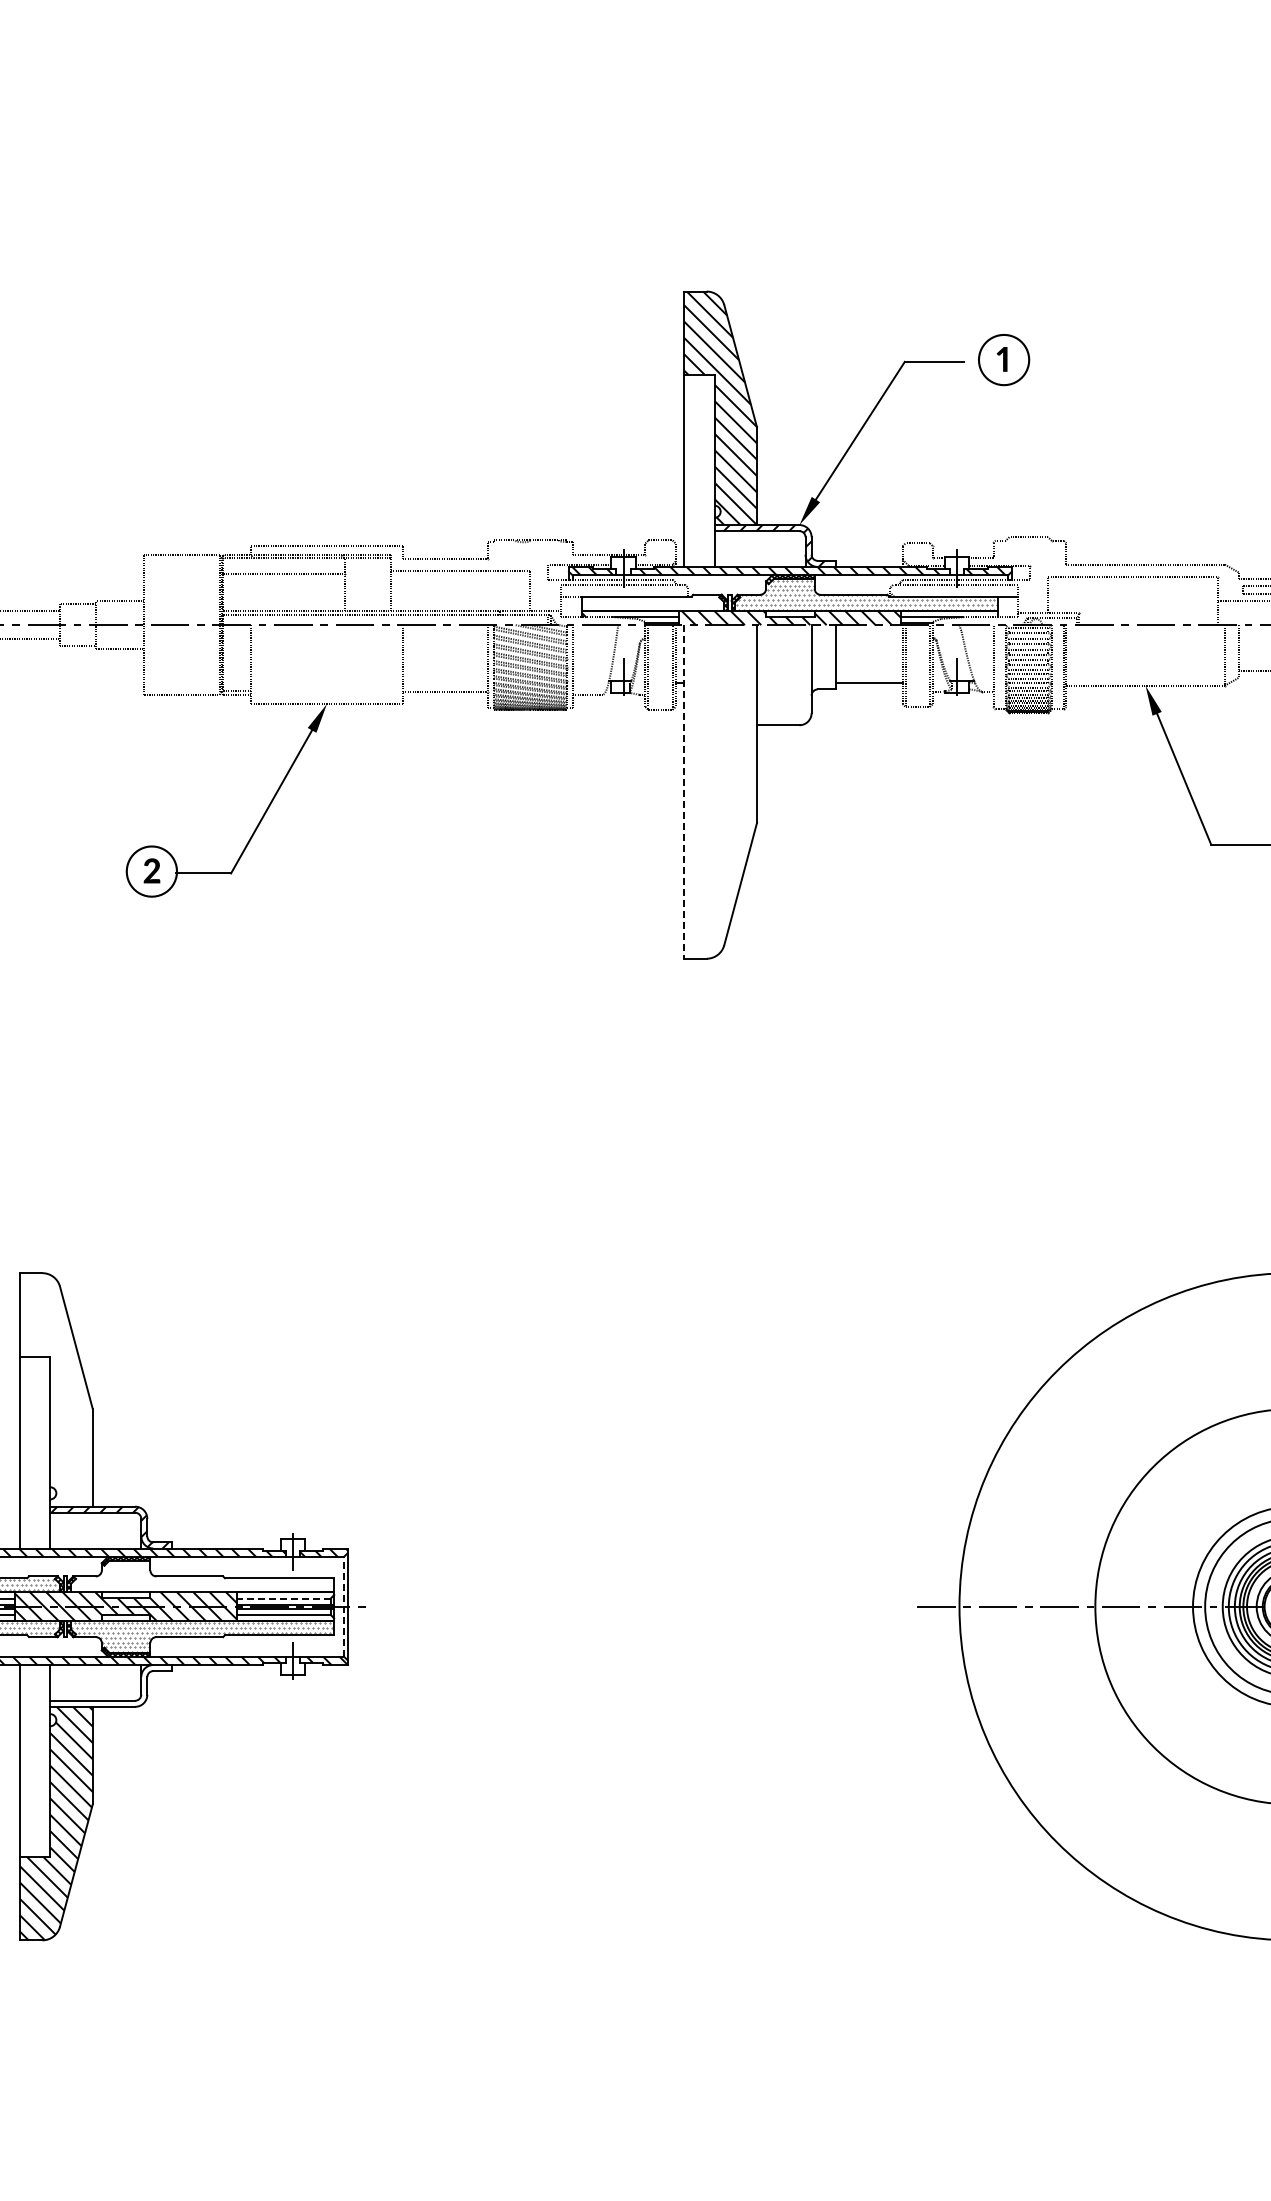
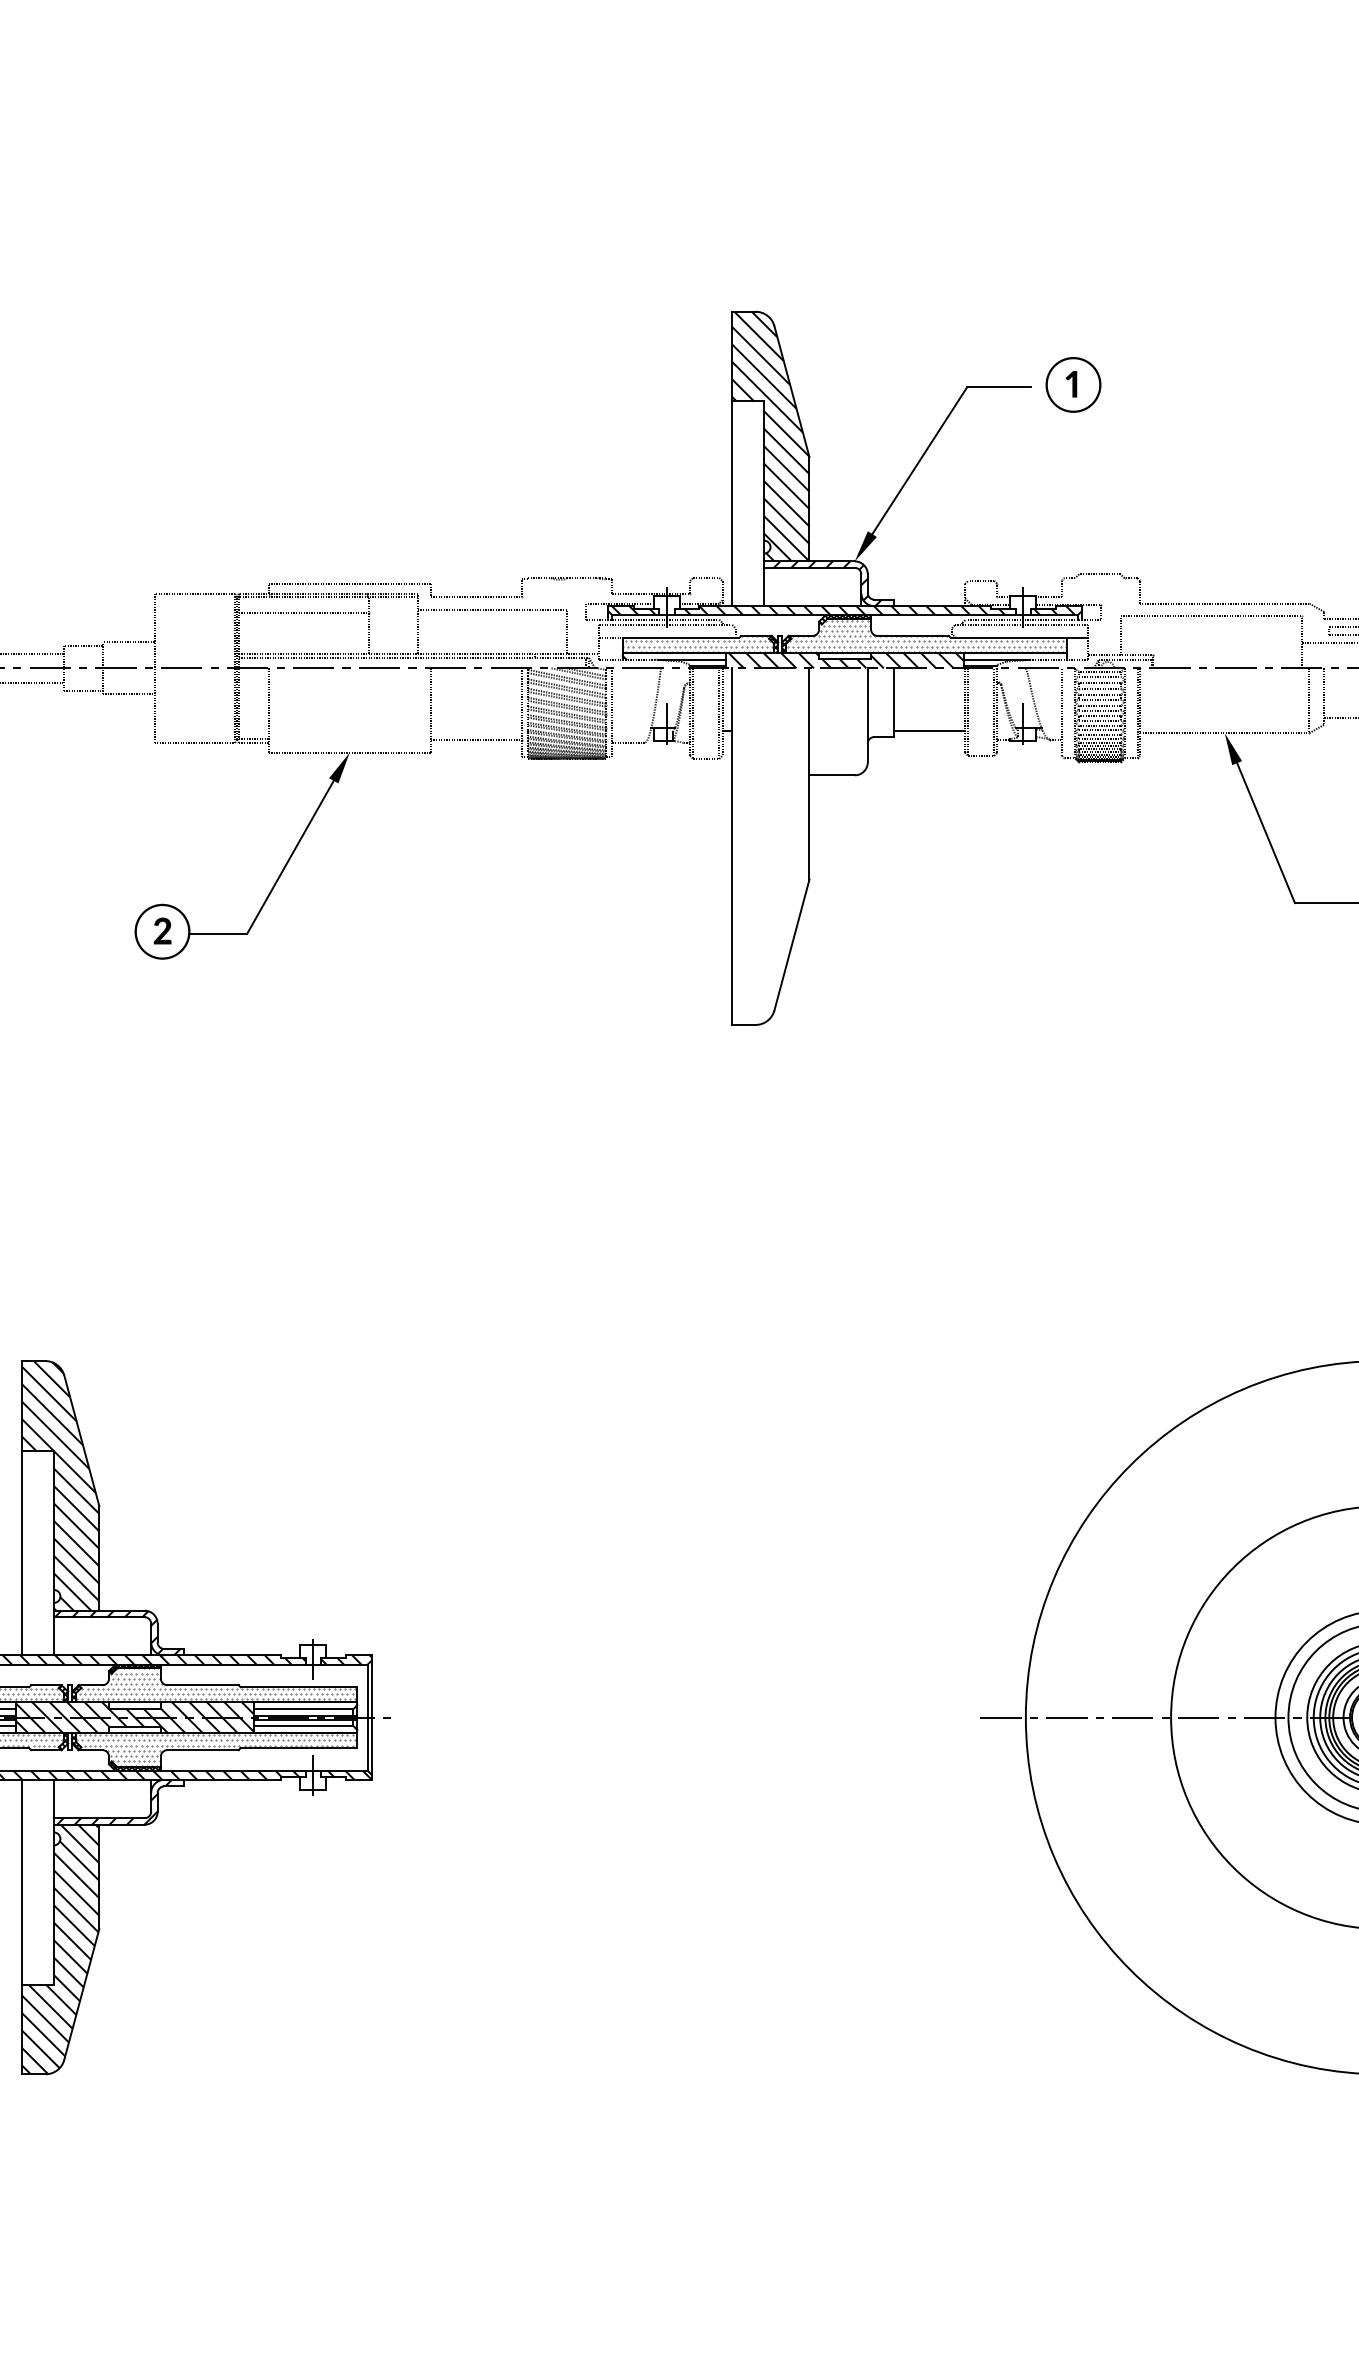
hatch: (652, 602) -> (697, 644), added
line: (684, 791) -> (731, 846), dashed -> solid
hatch: (55, 1389) -> (59, 1485), added
hatch: (202, 1574) -> (216, 1683), added
line: (283, 1598) -> (303, 1708), dashed -> solid
line: (343, 1606) -> (367, 1717), dashed -> solid
hatch: (112, 1685) -> (120, 1801), added

